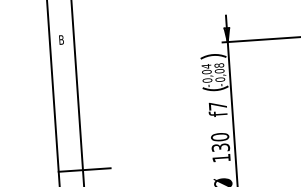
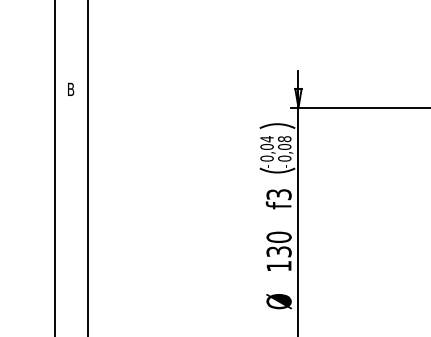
text: (217, 106) -> (278, 194), f7 -> f3
line: (84, 169) -> (90, 269), removed

